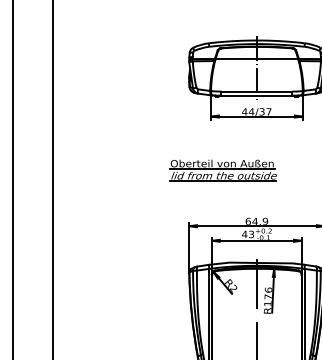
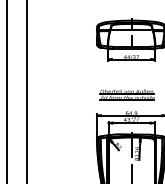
part: (221, 169) -> (126, 94), moved

